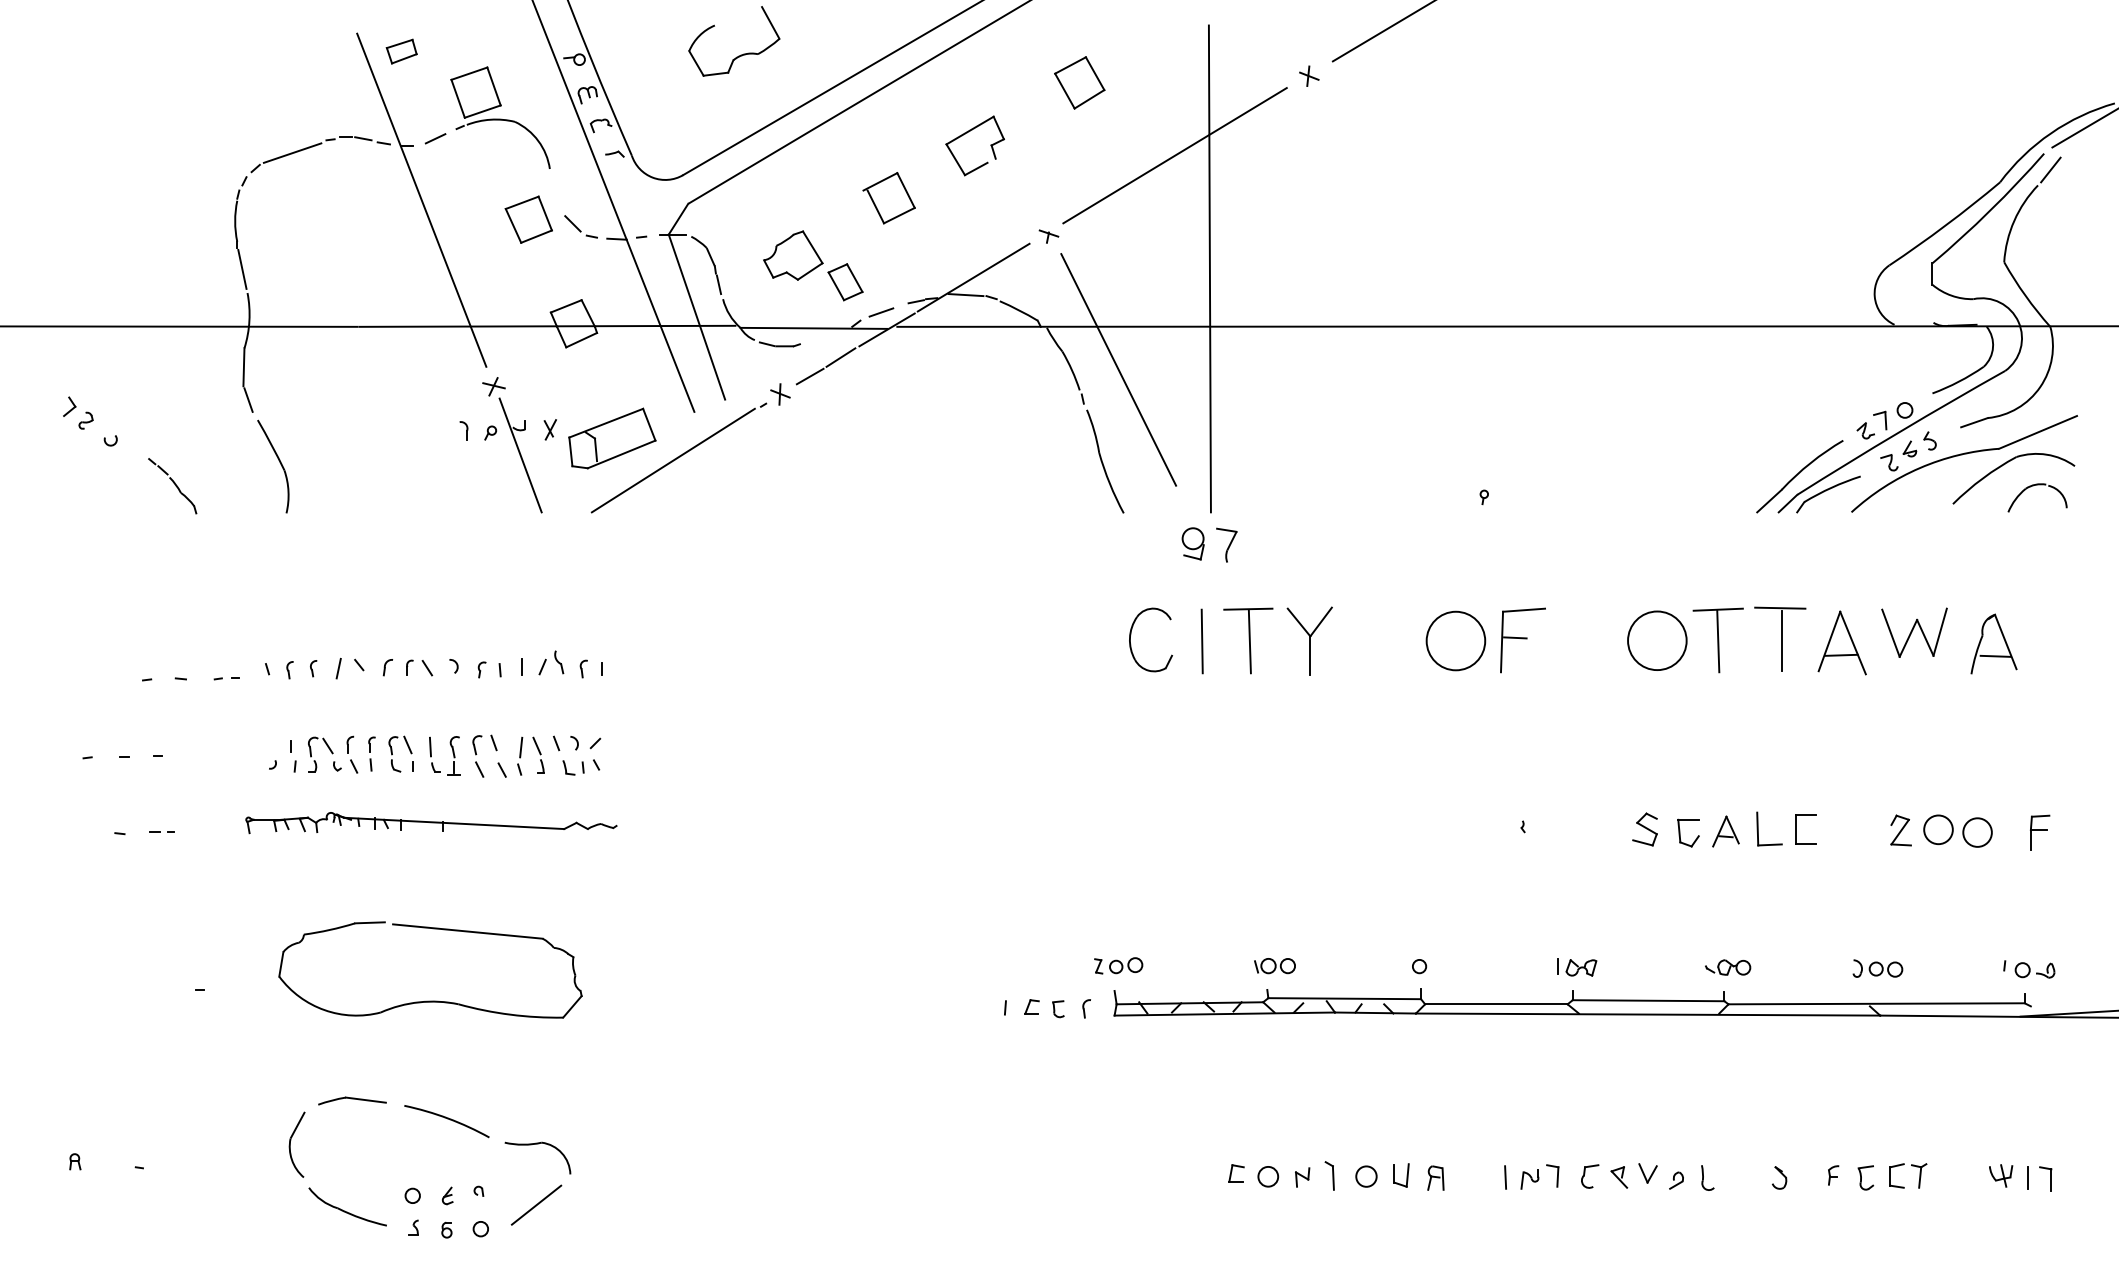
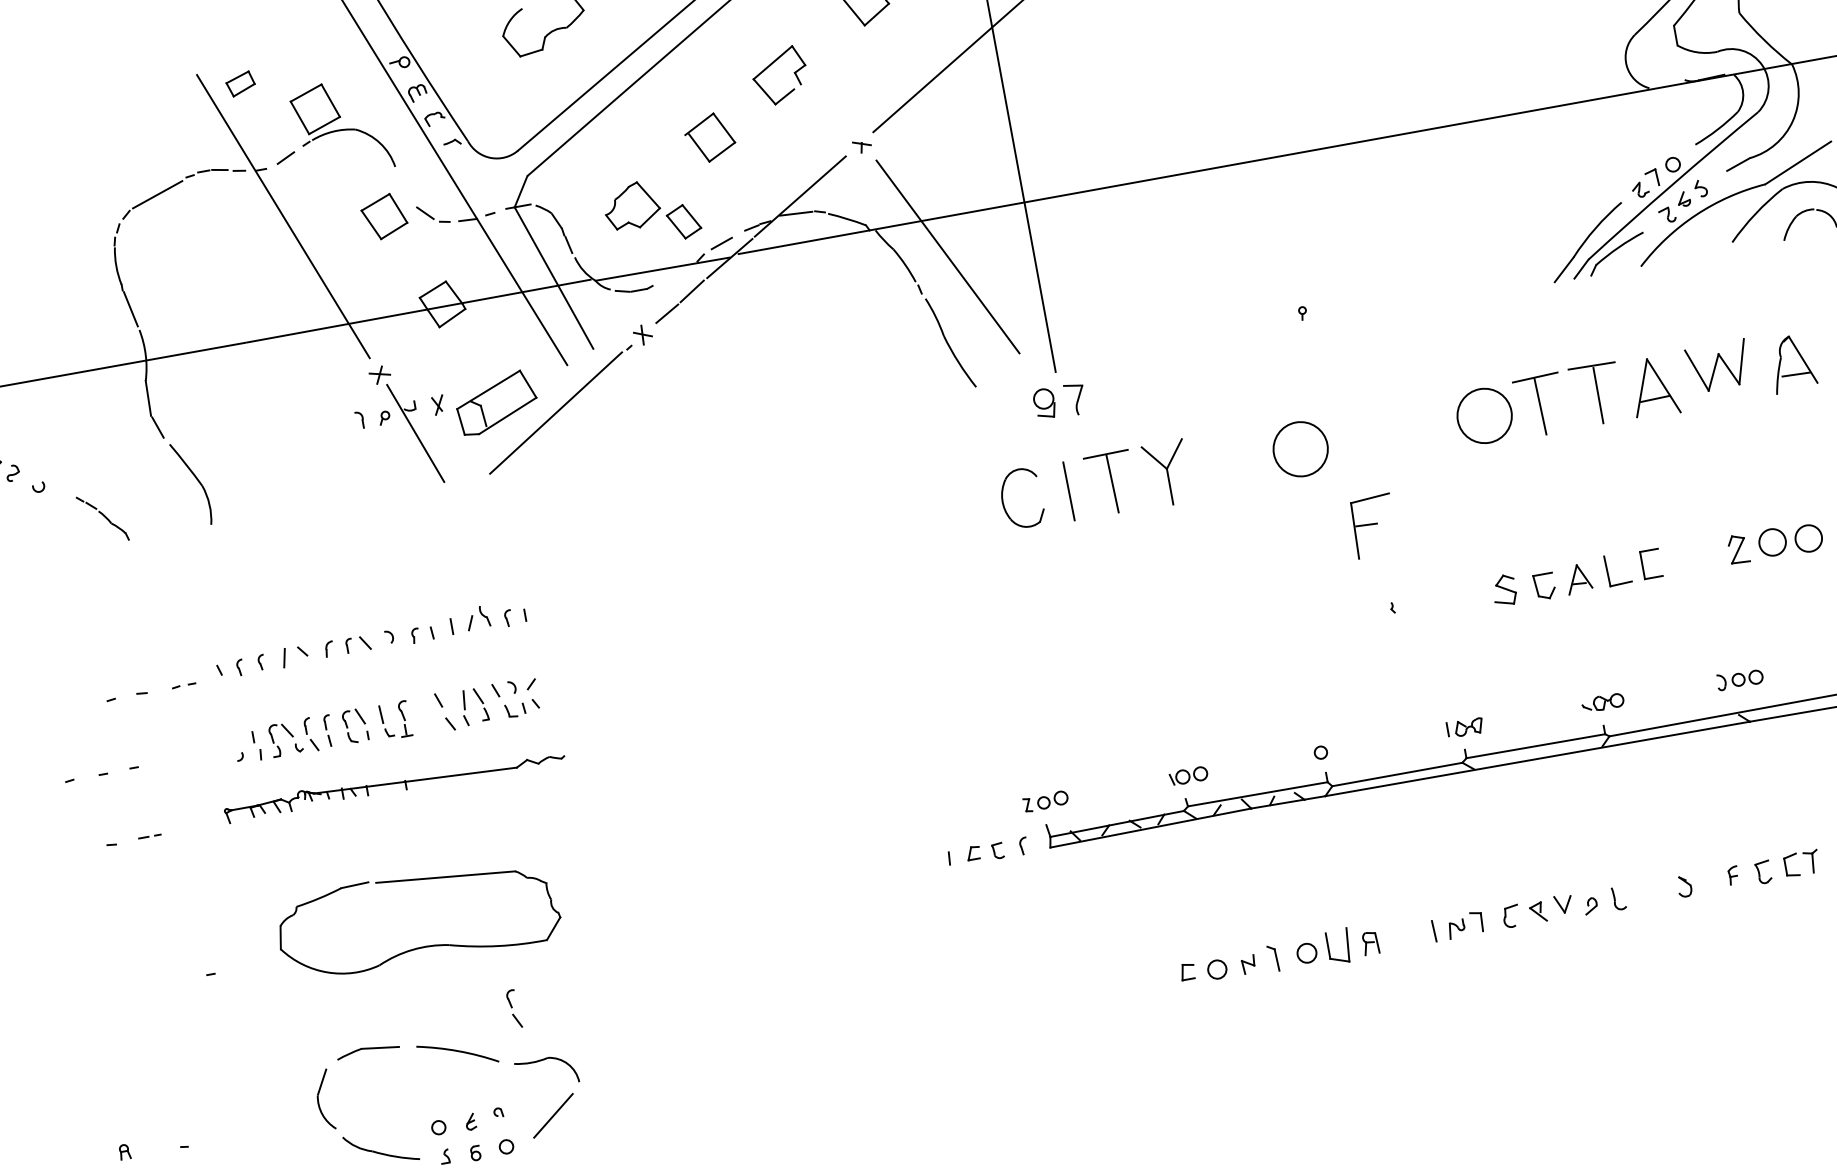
part: (1522, 640) -> (1373, 526), moved
part: (478, 756) -> (514, 1009), moved
part: (1401, 1175) -> (1338, 946), size x1.6

